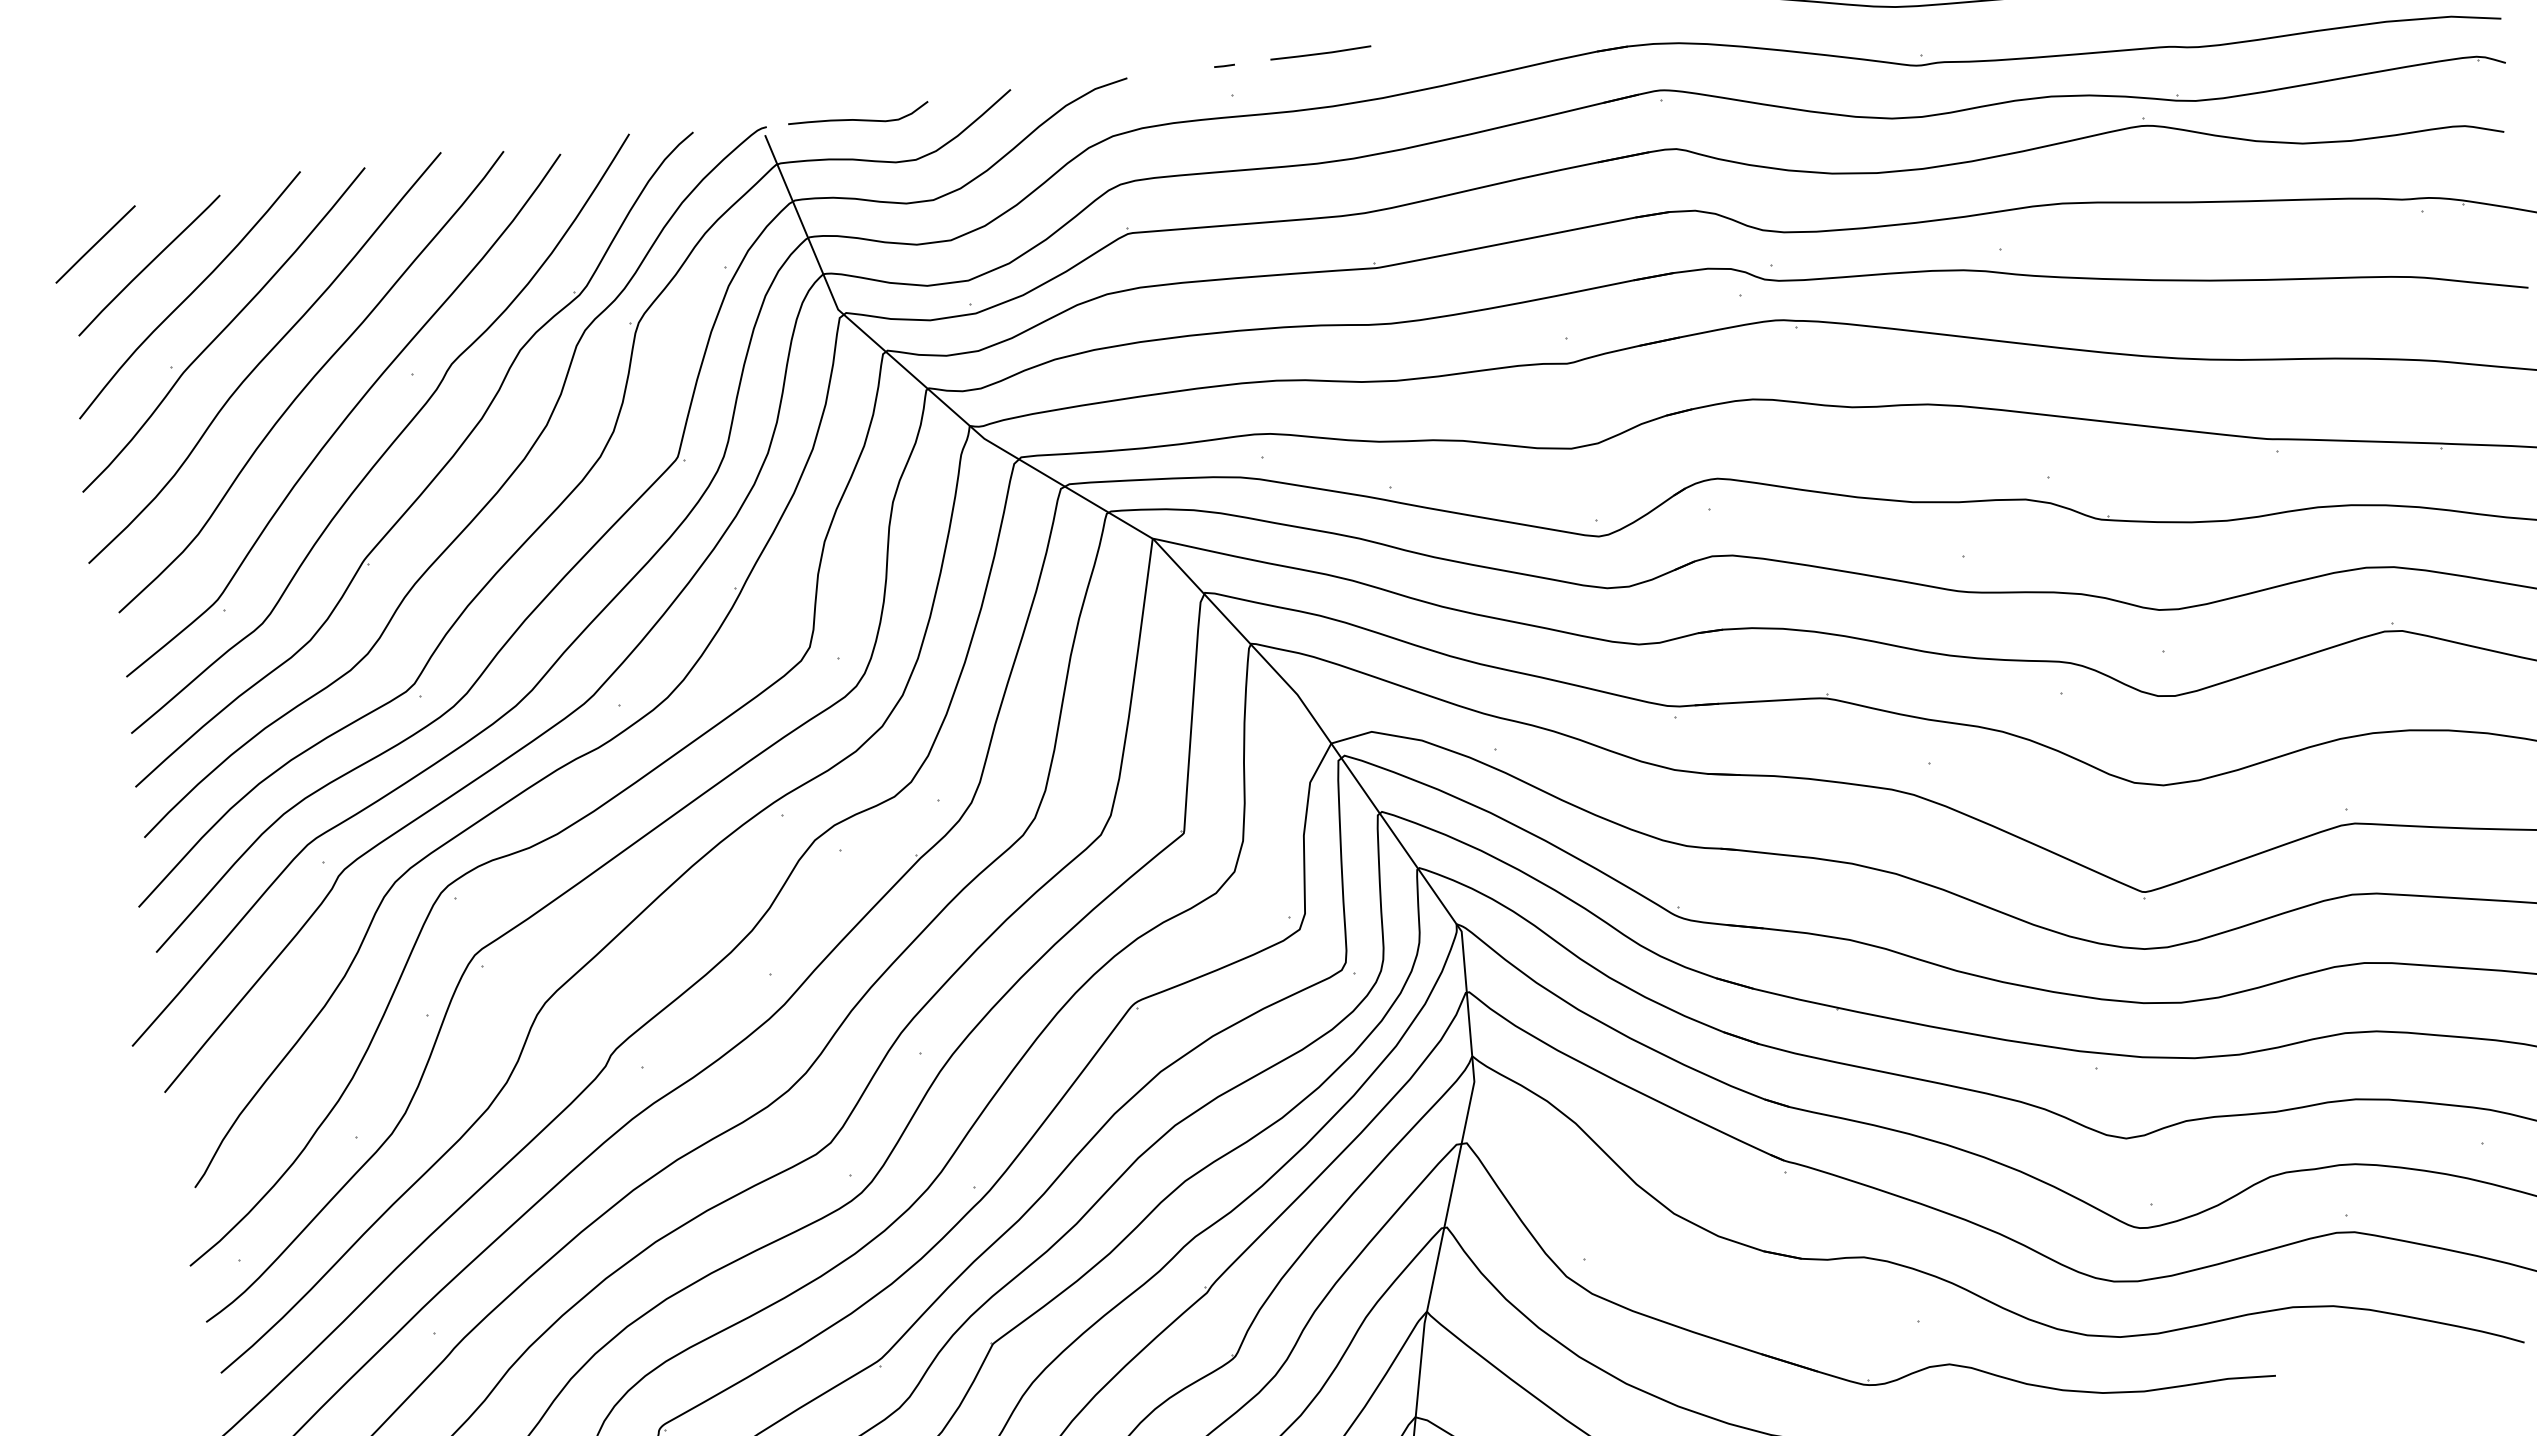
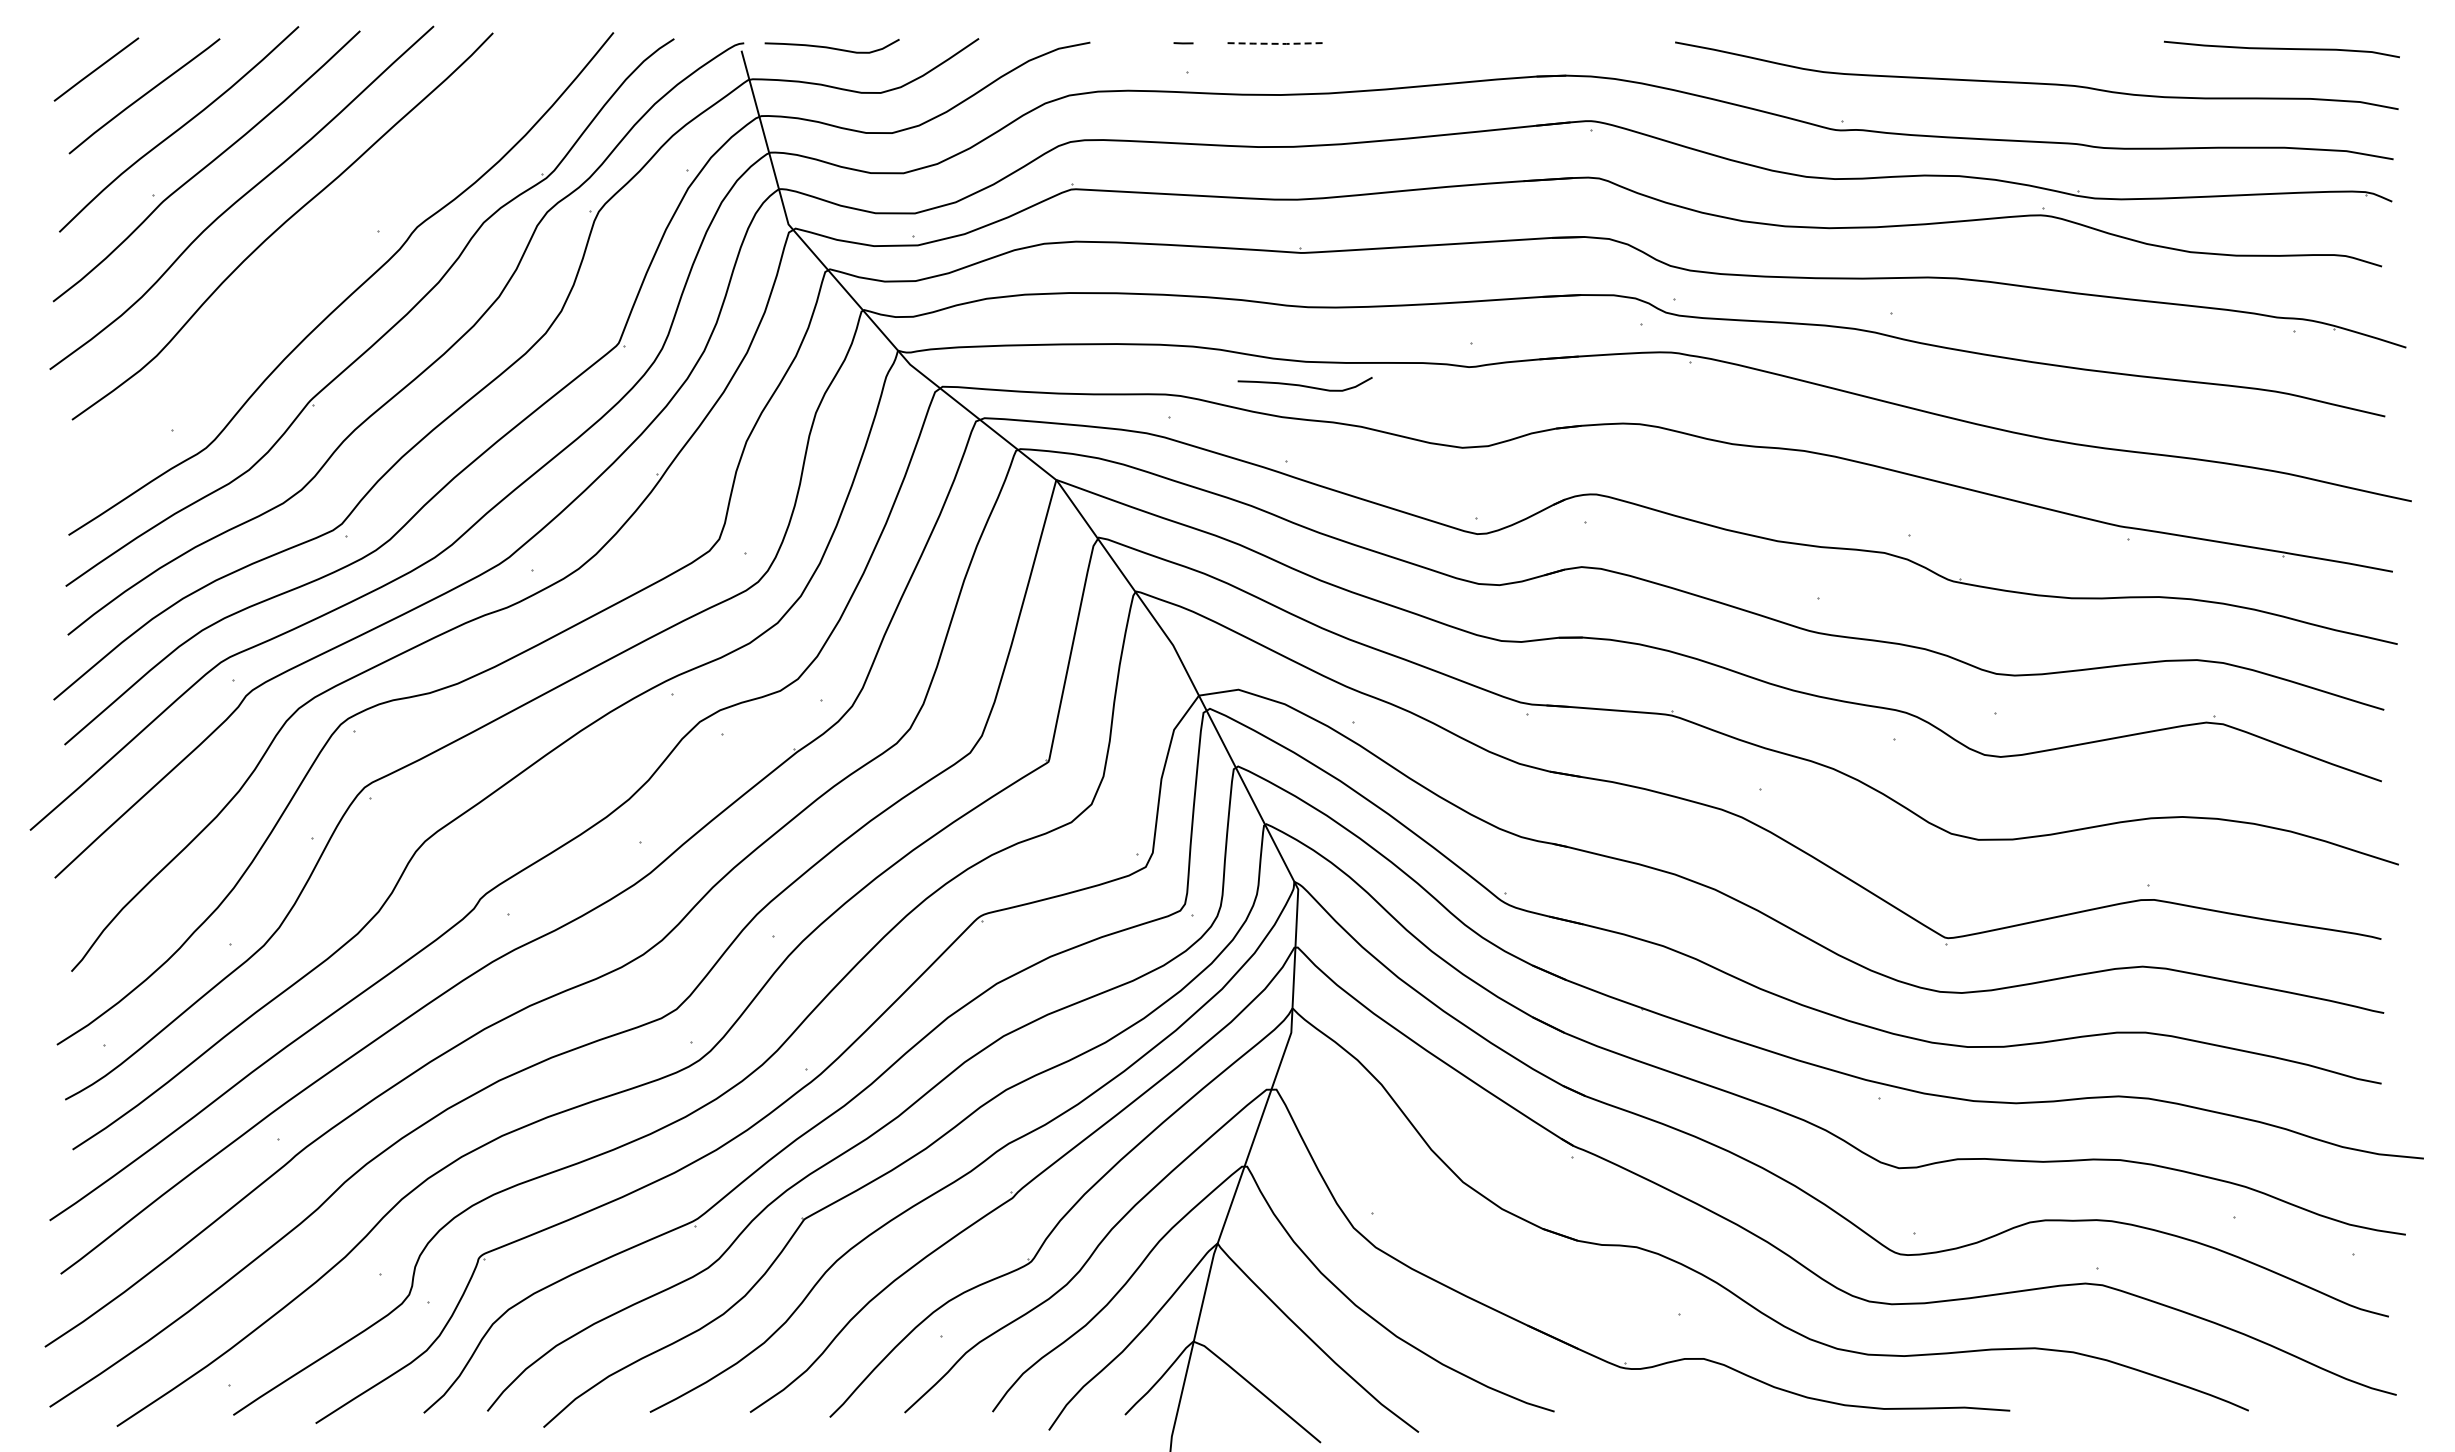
line: (1320, 53) -> (1275, 43), solid -> dashed
curve: (1398, 405) -> (1304, 385), added
curve: (345, 416) -> (310, 263), removed

